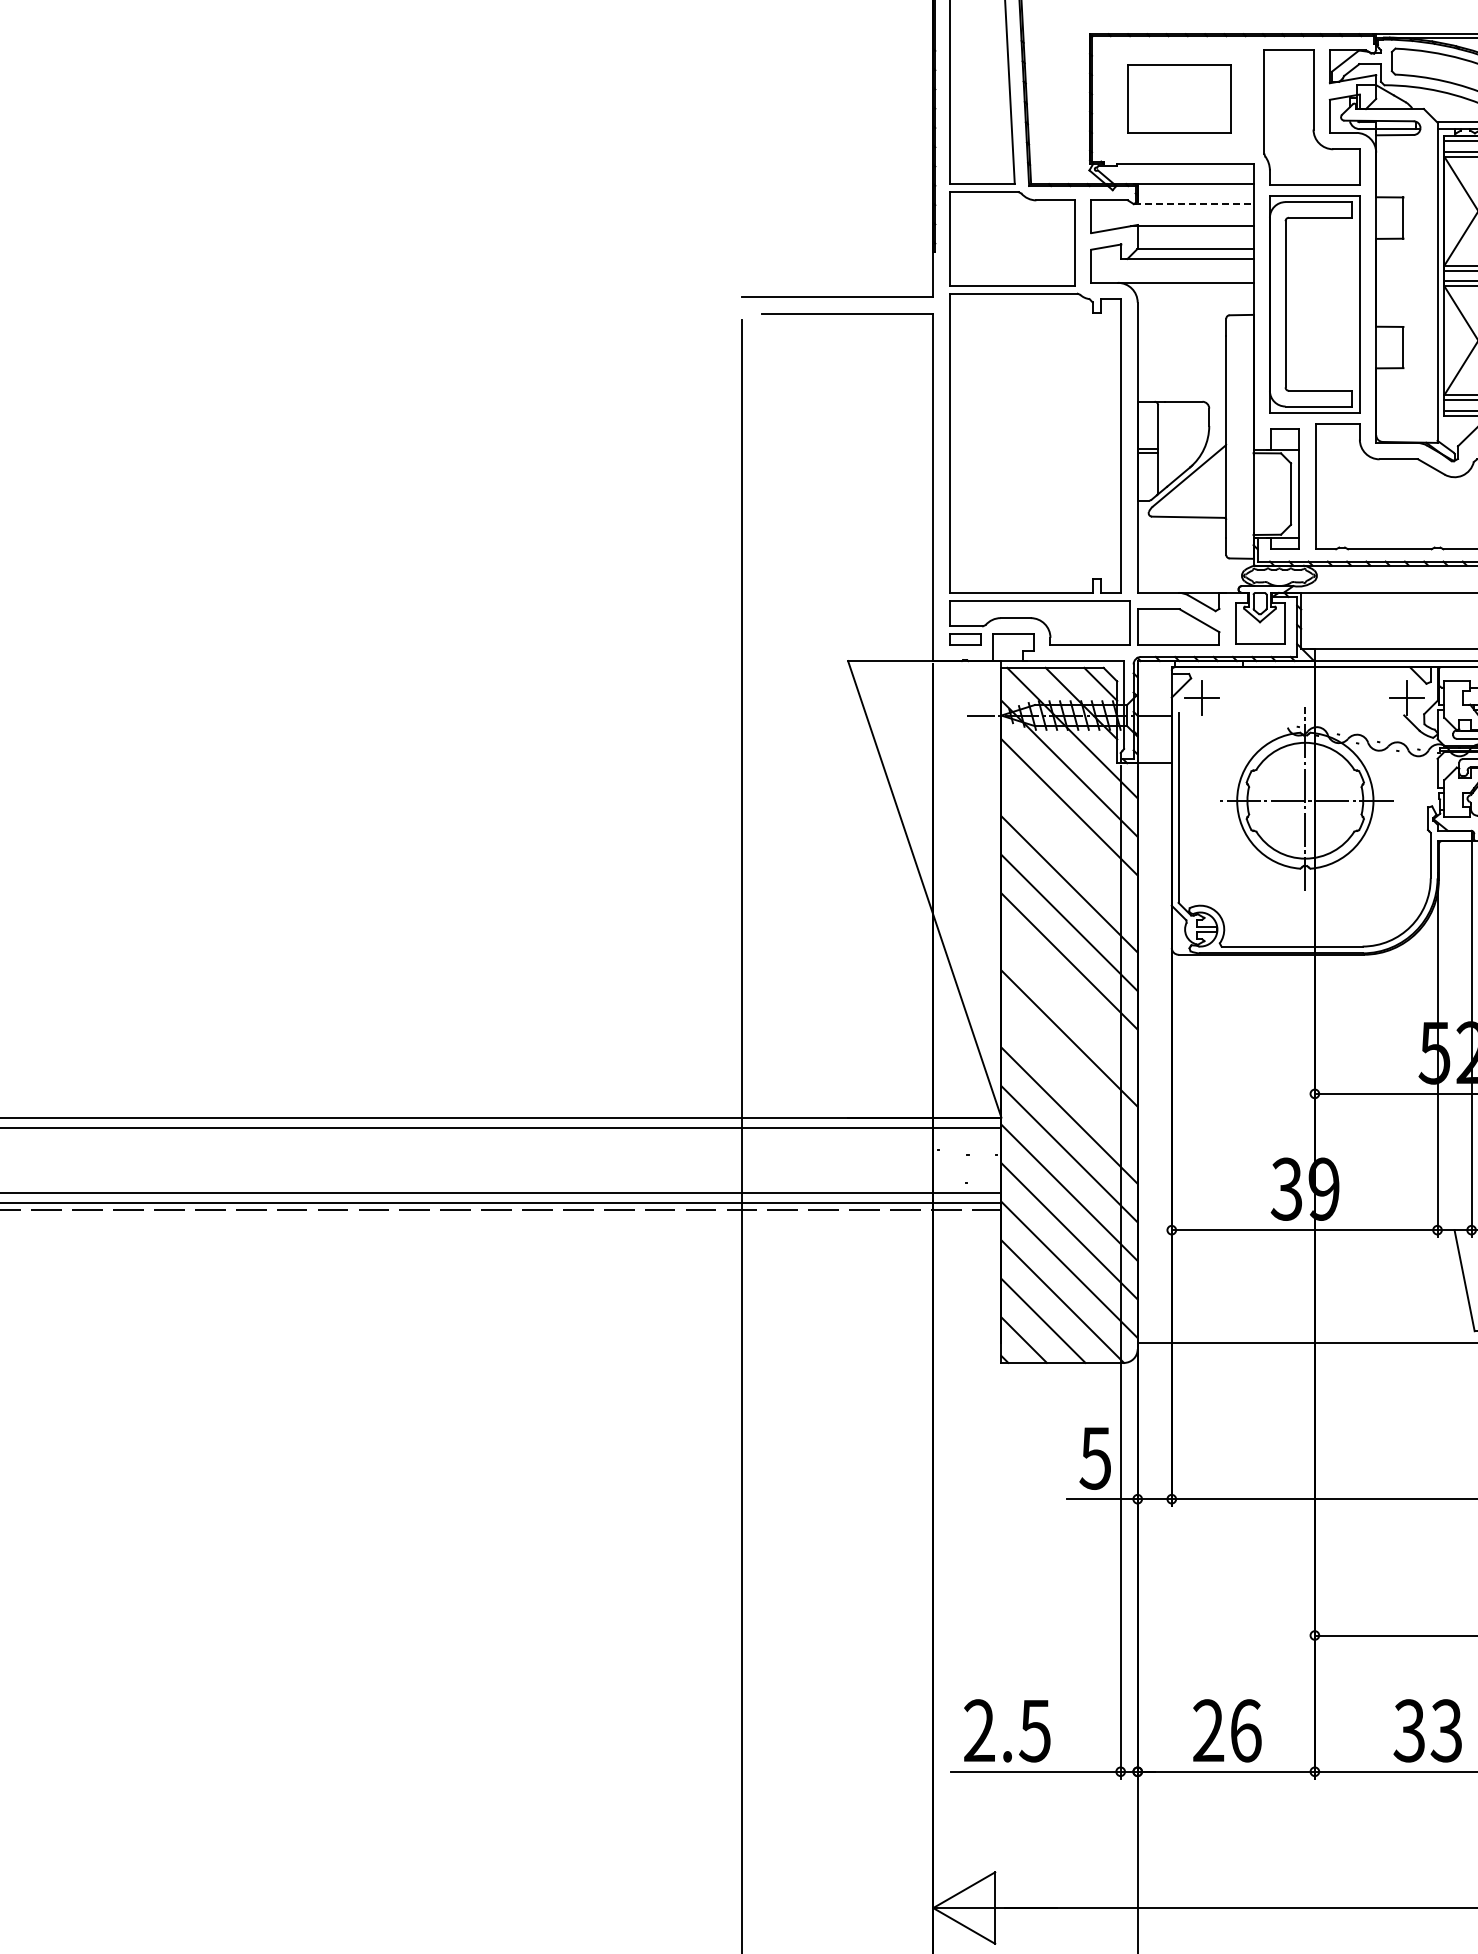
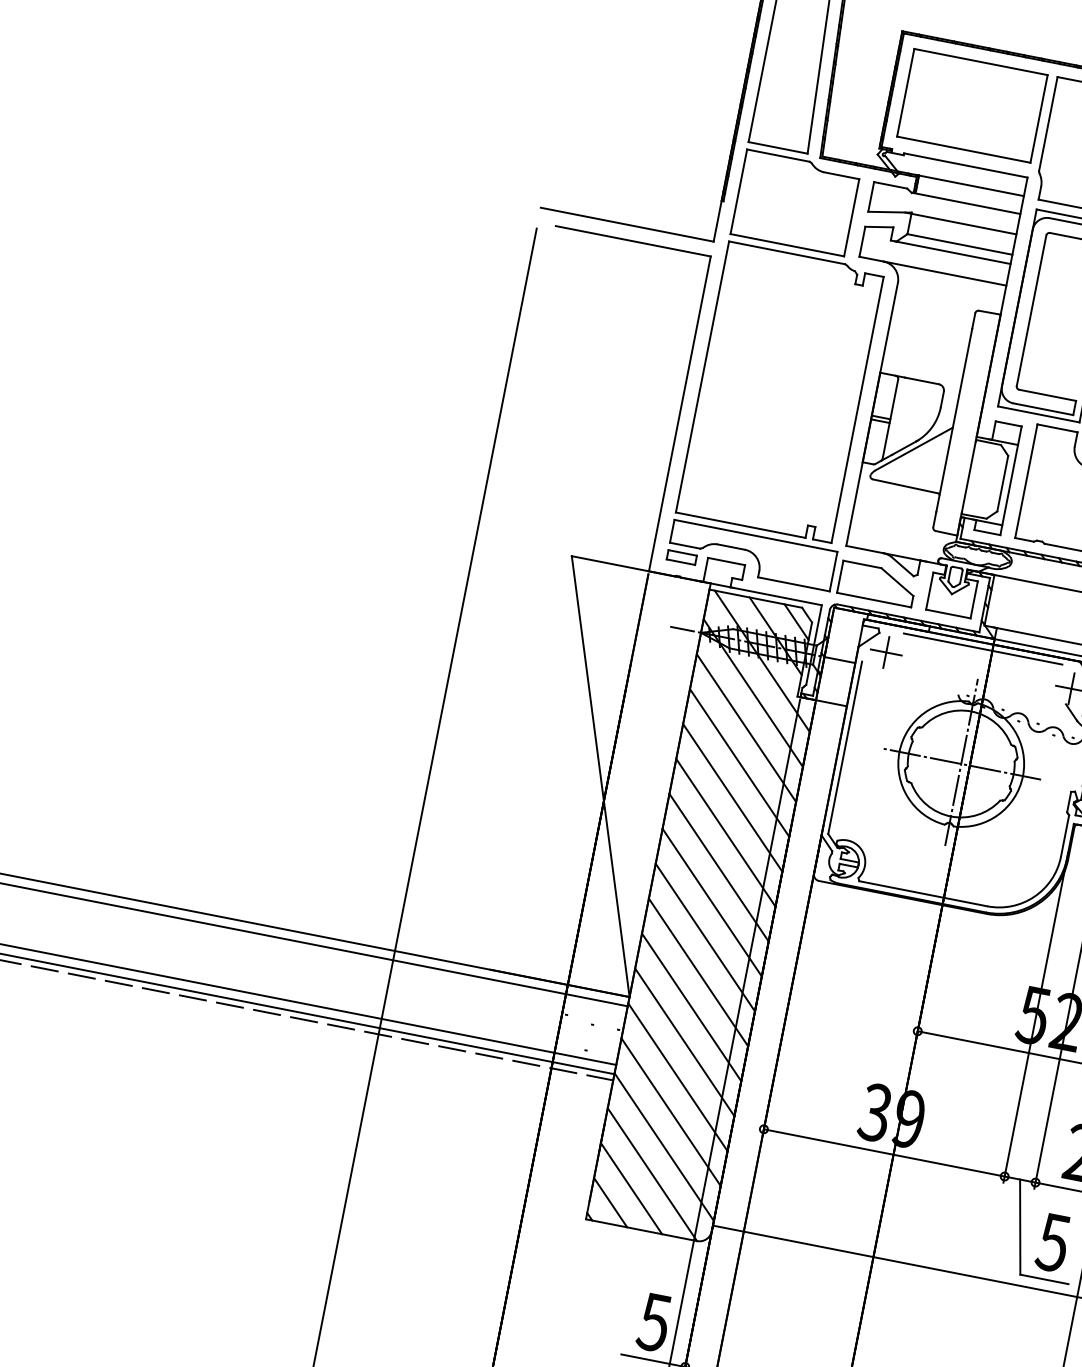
part: (1179, 98) -> (972, 105), size x1.43
line: (1193, 203) -> (966, 203), dashed -> solid
line: (1304, 674) -> (982, 649), added
line: (1069, 845) -> (739, 762), added
line: (1069, 999) -> (712, 902), added
line: (1069, 1076) -> (698, 971), added

